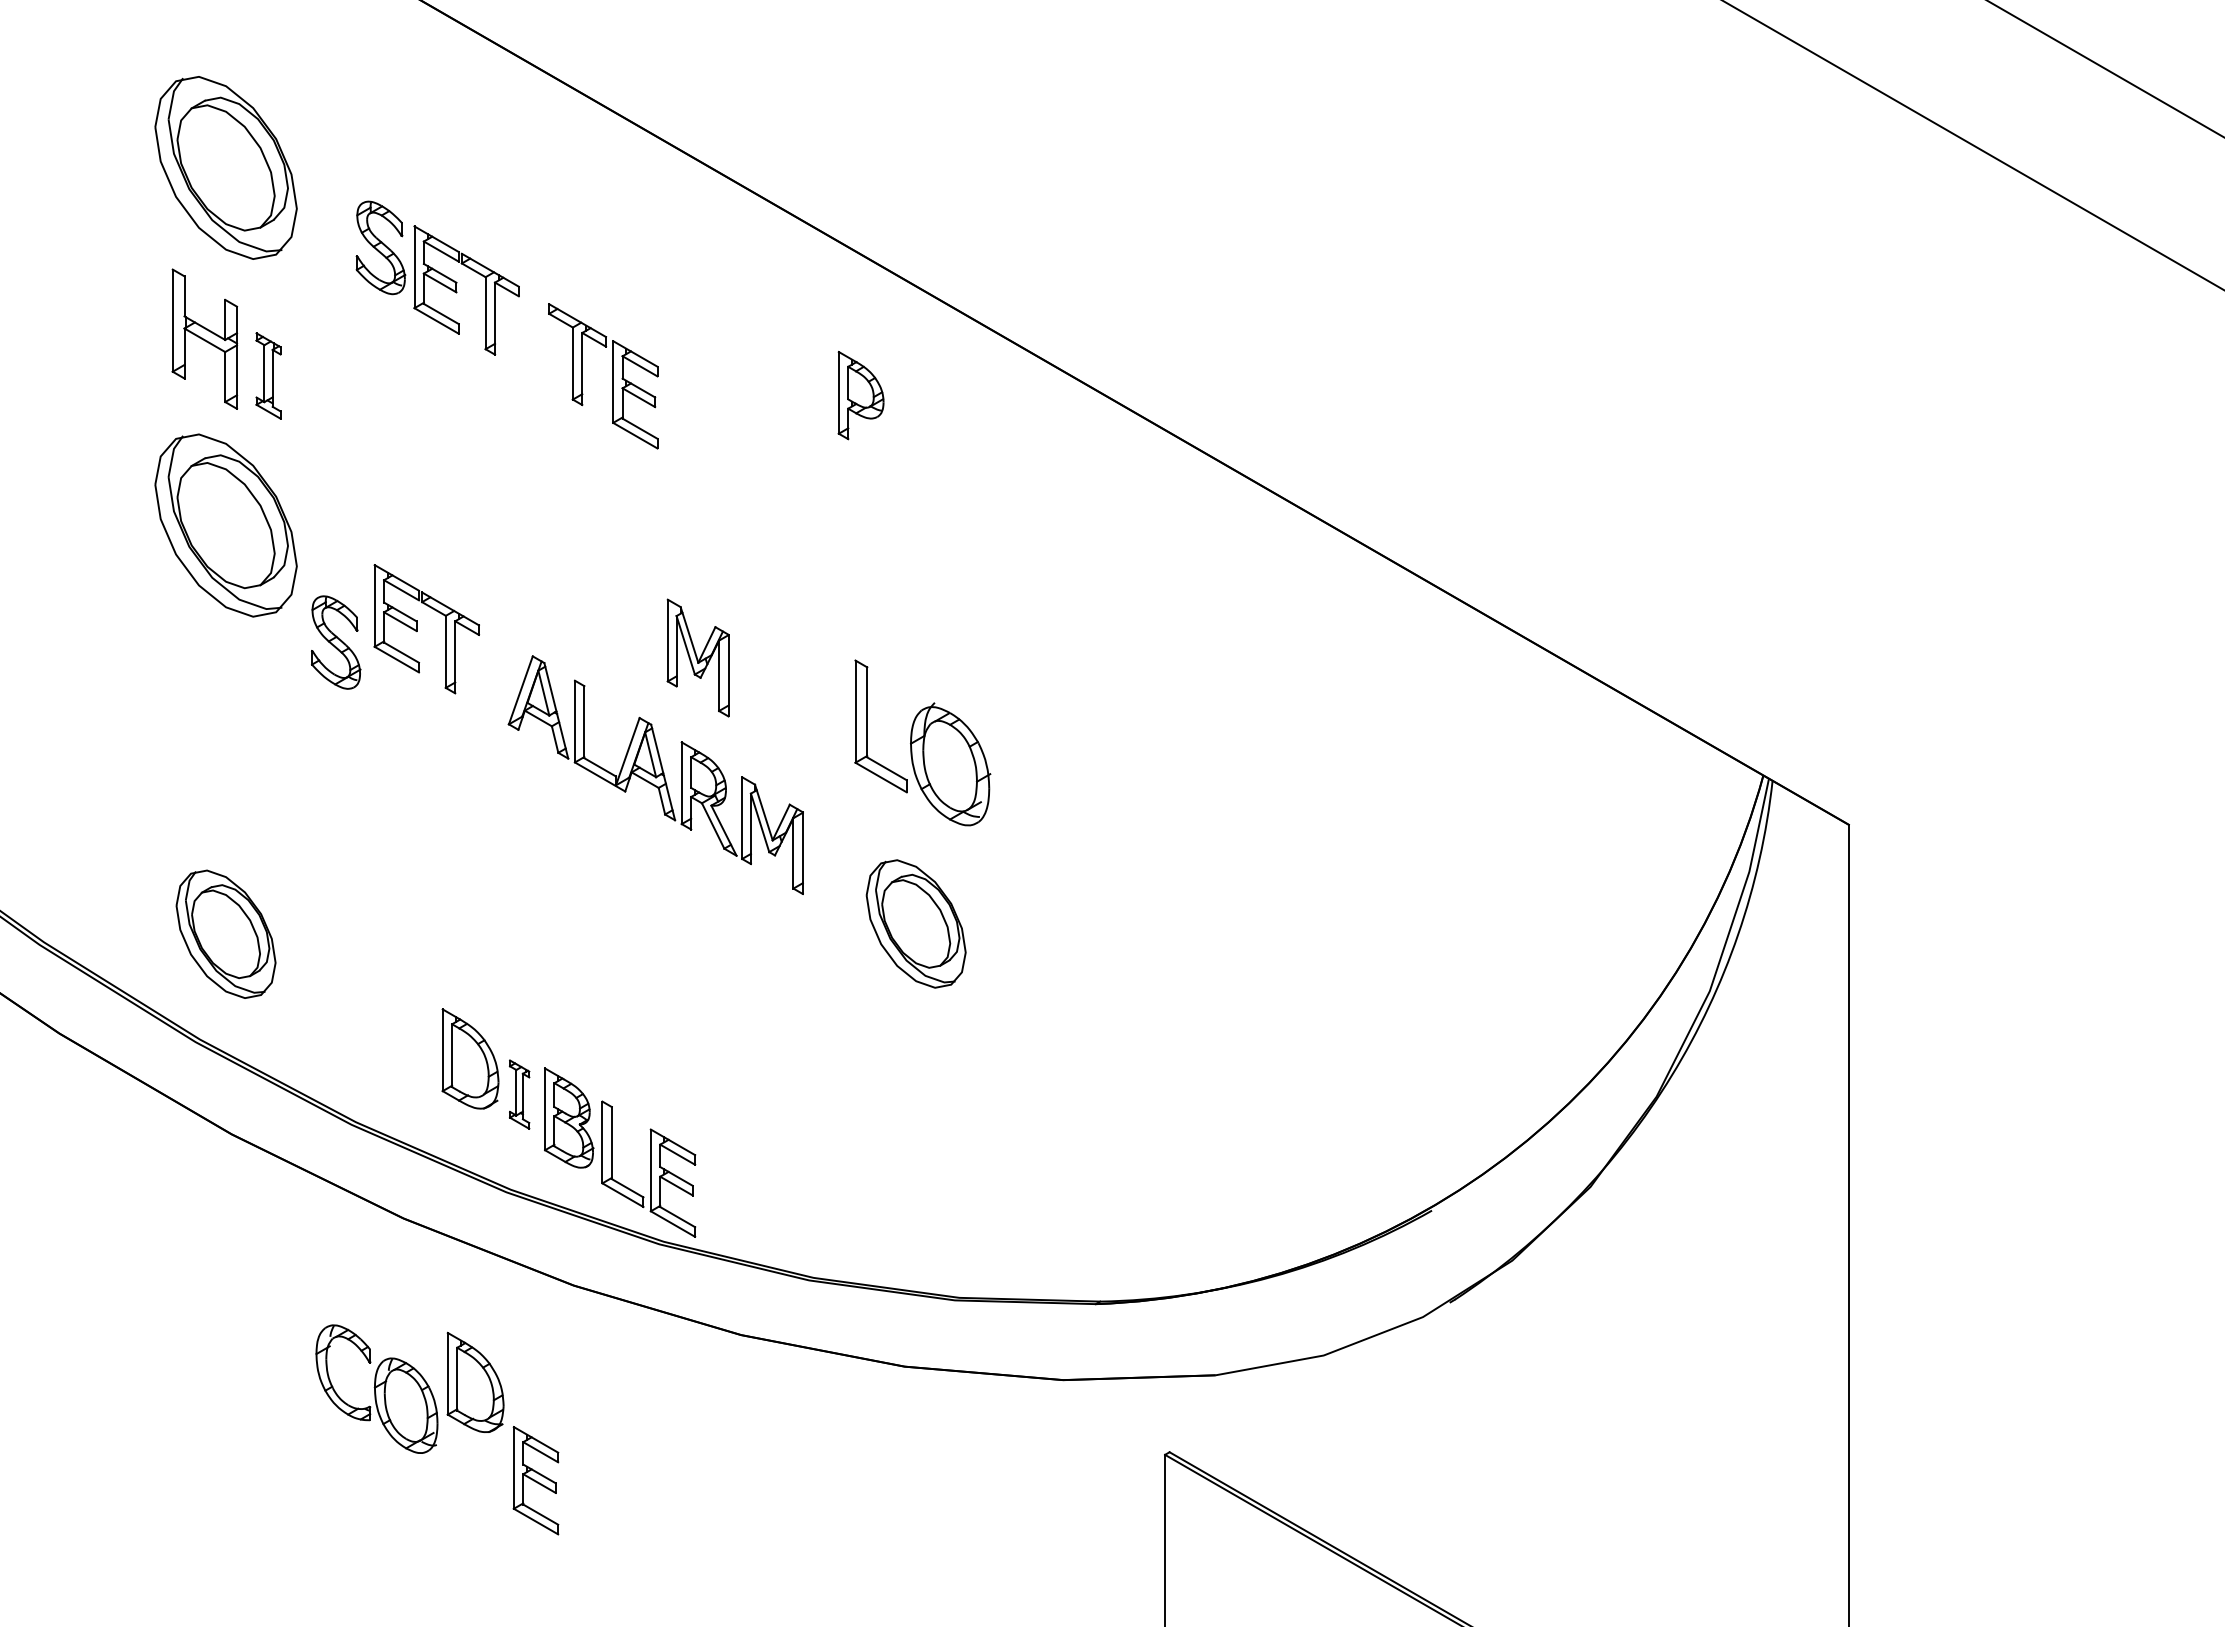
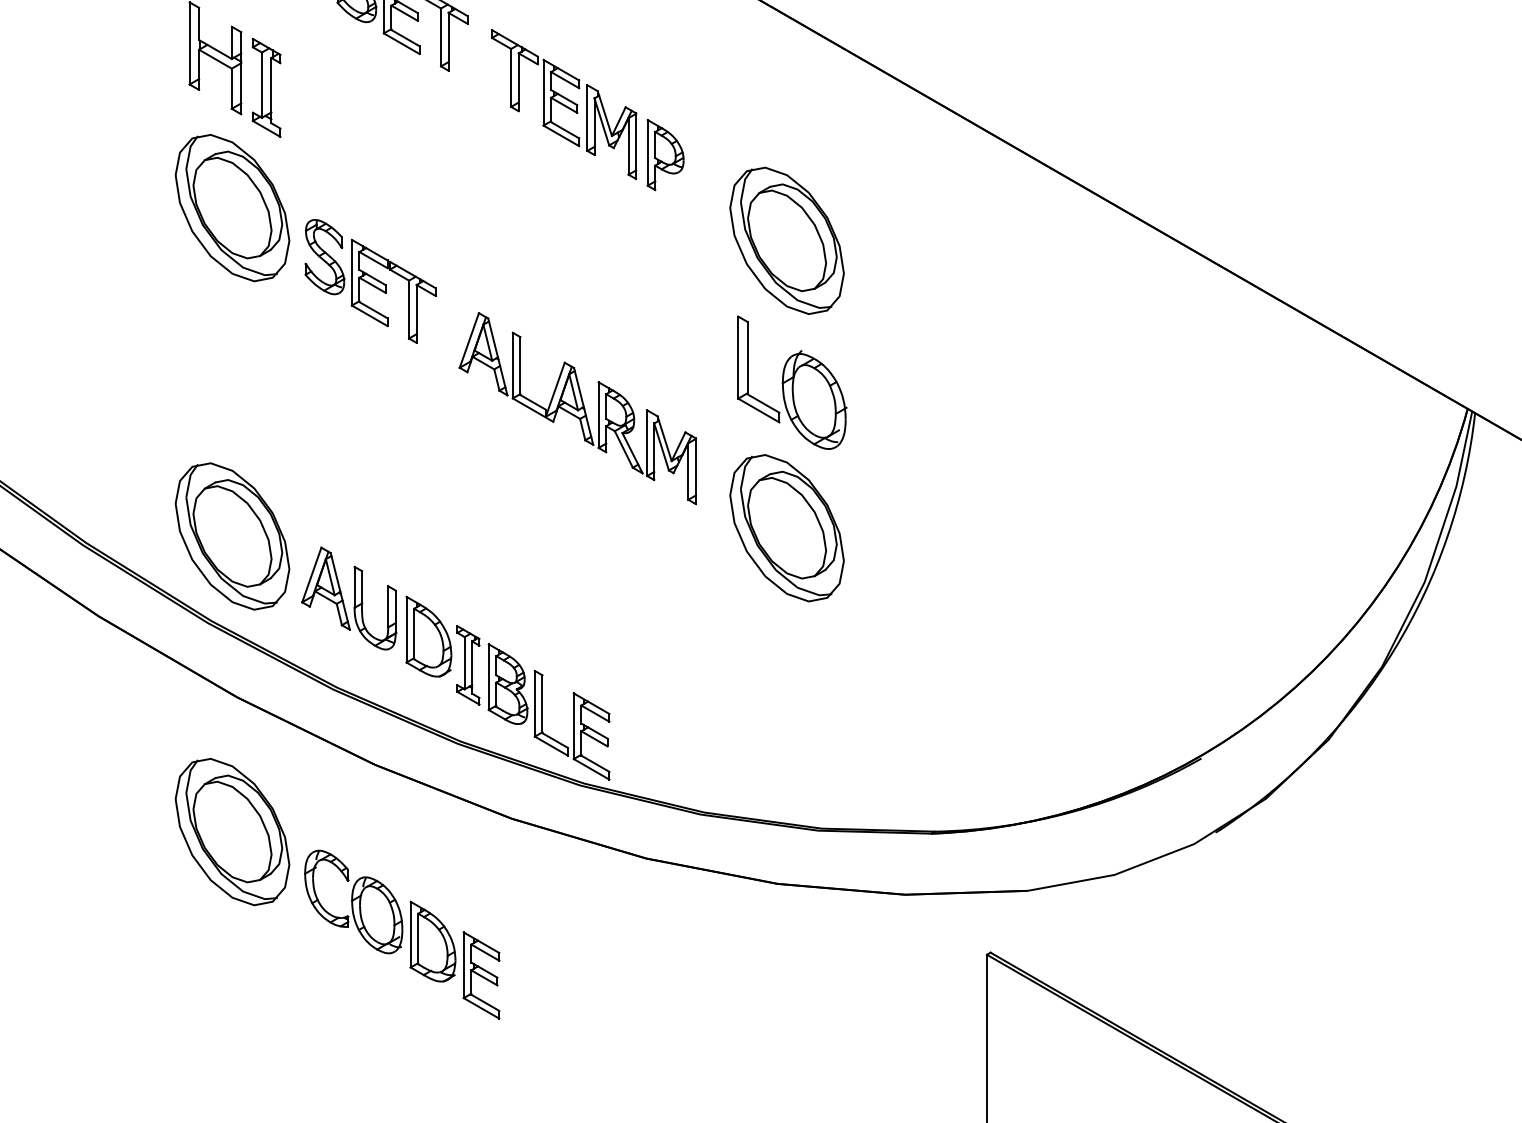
part: (268, 375) -> (266, 87), size x1.43
part: (860, 395) -> (665, 155), moved
part: (915, 566) -> (786, 240), added
part: (336, 642) -> (325, 257), moved
part: (697, 657) -> (611, 131), moved
part: (915, 923) -> (786, 527), size x1.43
part: (225, 934) -> (232, 536), size x1.43
part: (371, 1011) -> (349, 598), added
part: (519, 1094) -> (468, 665), size x1.43
part: (225, 1302) -> (232, 832), added
part: (475, 1381) -> (432, 940), moved

